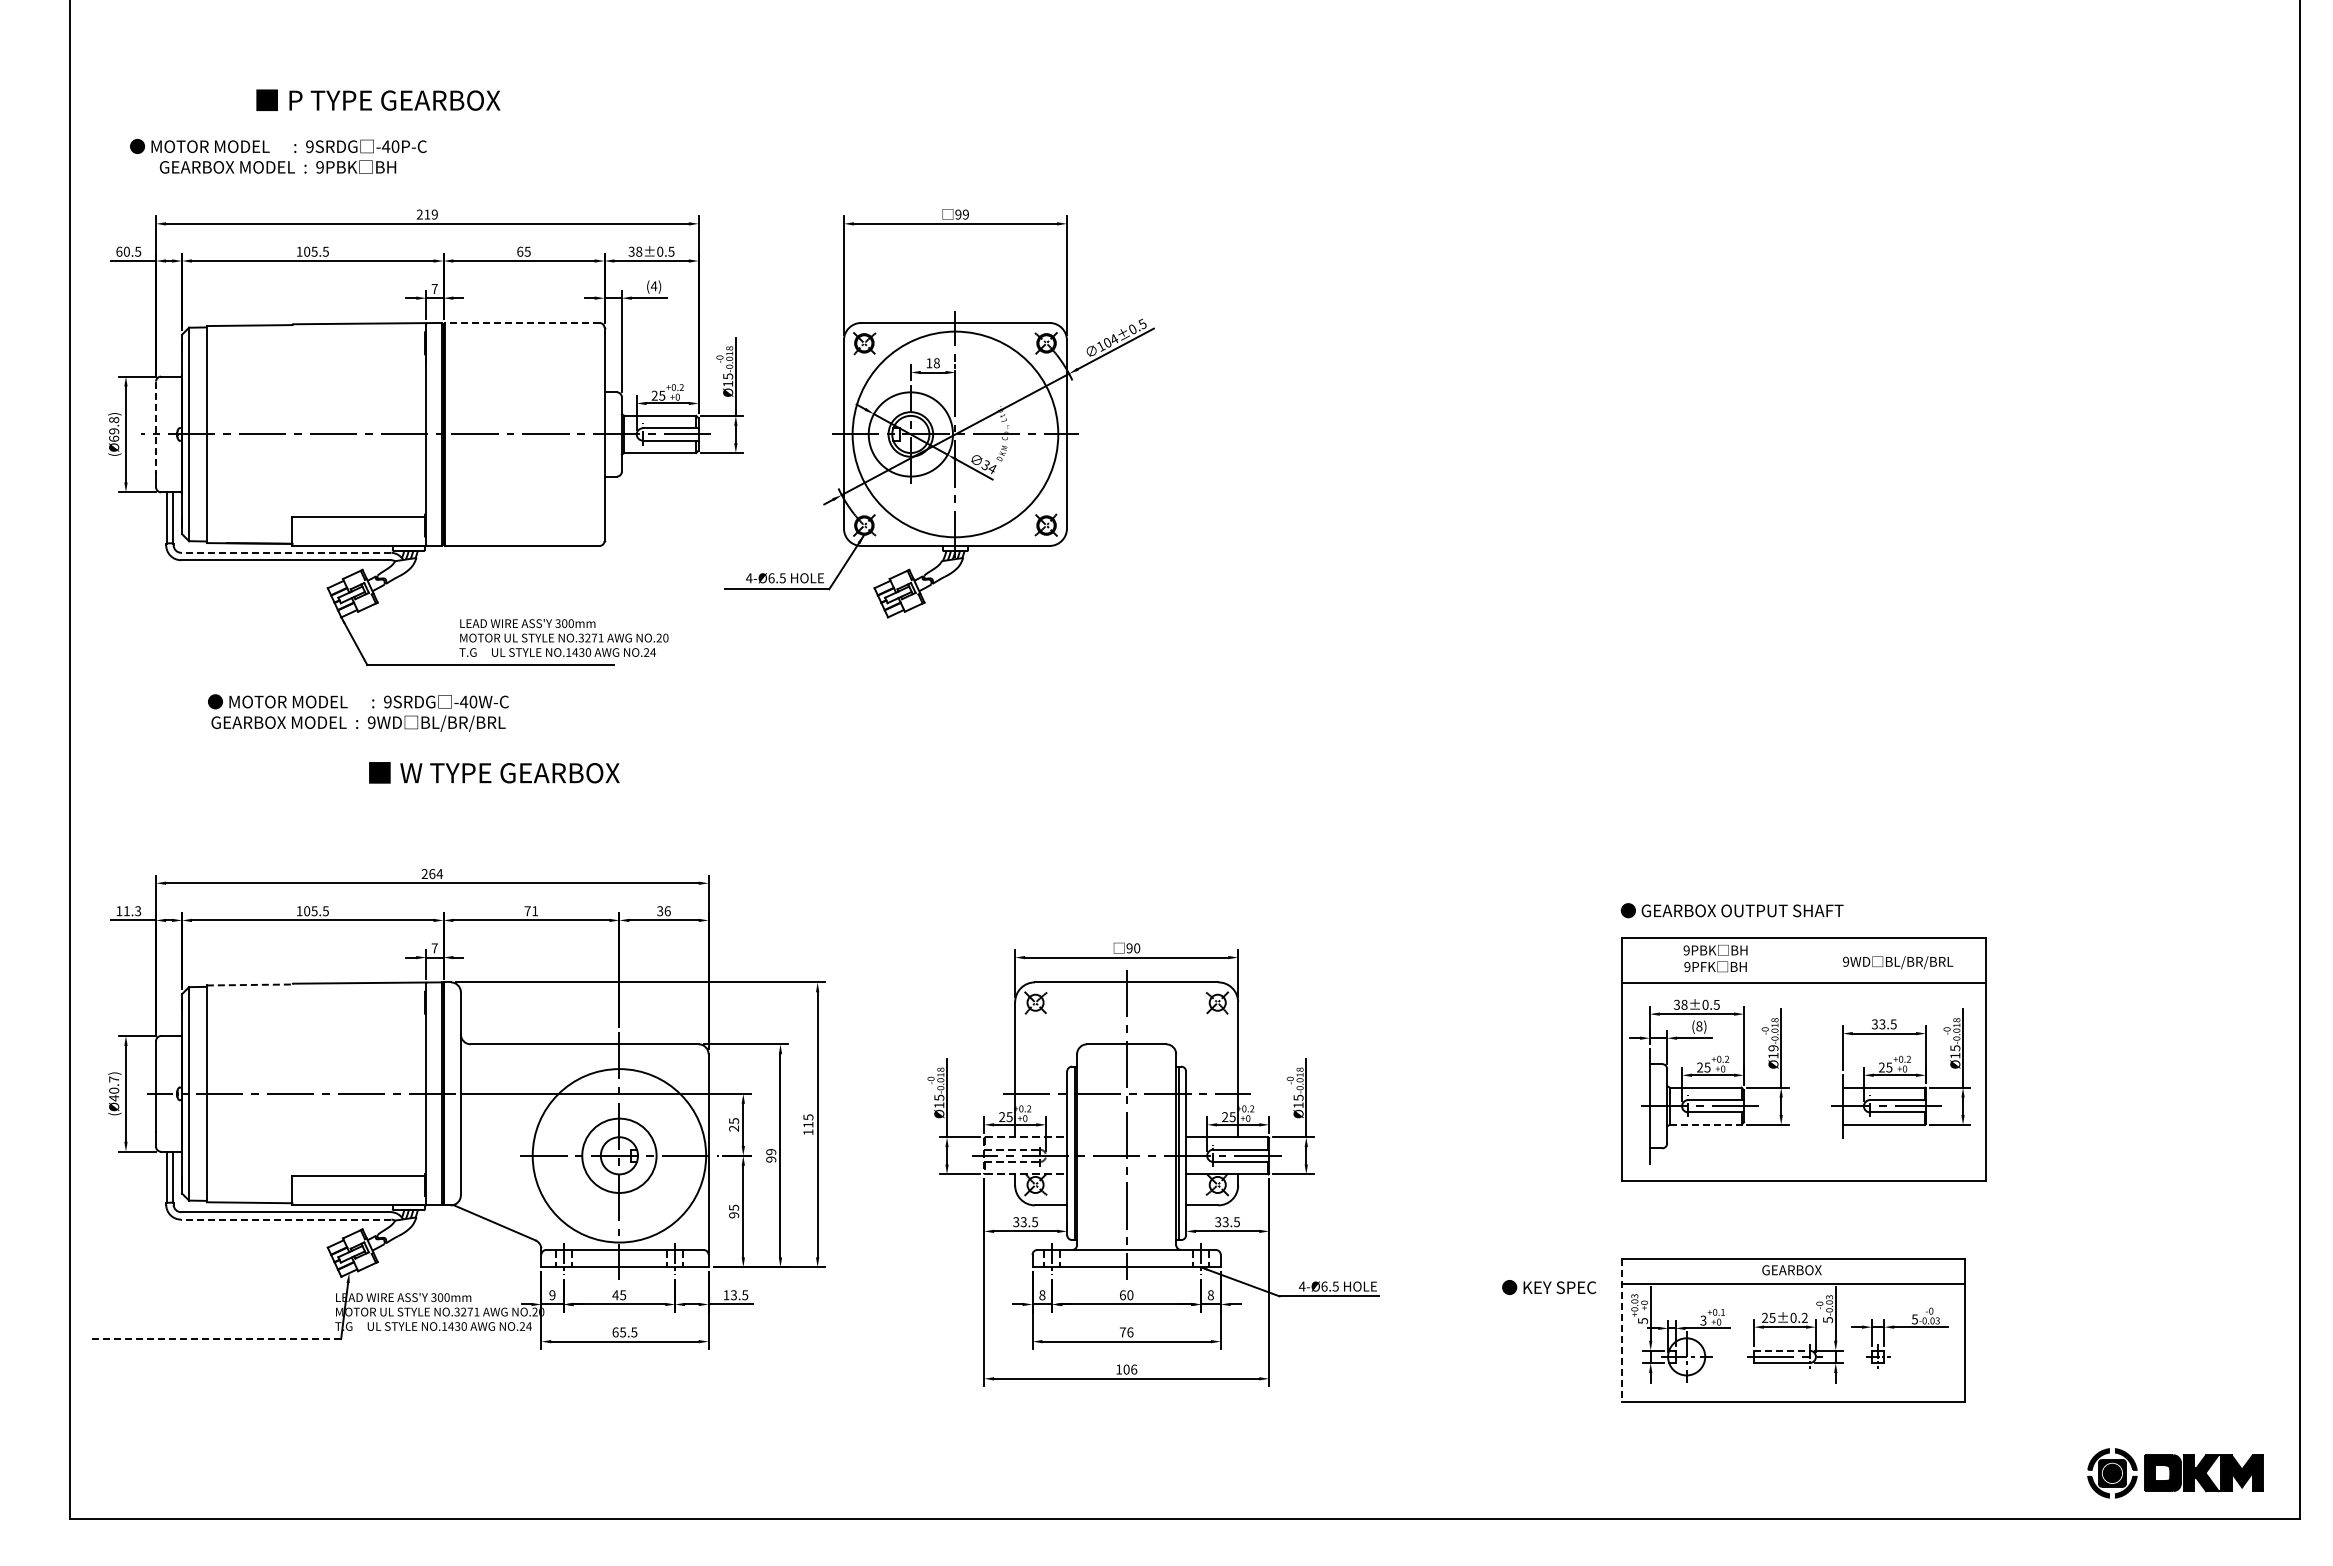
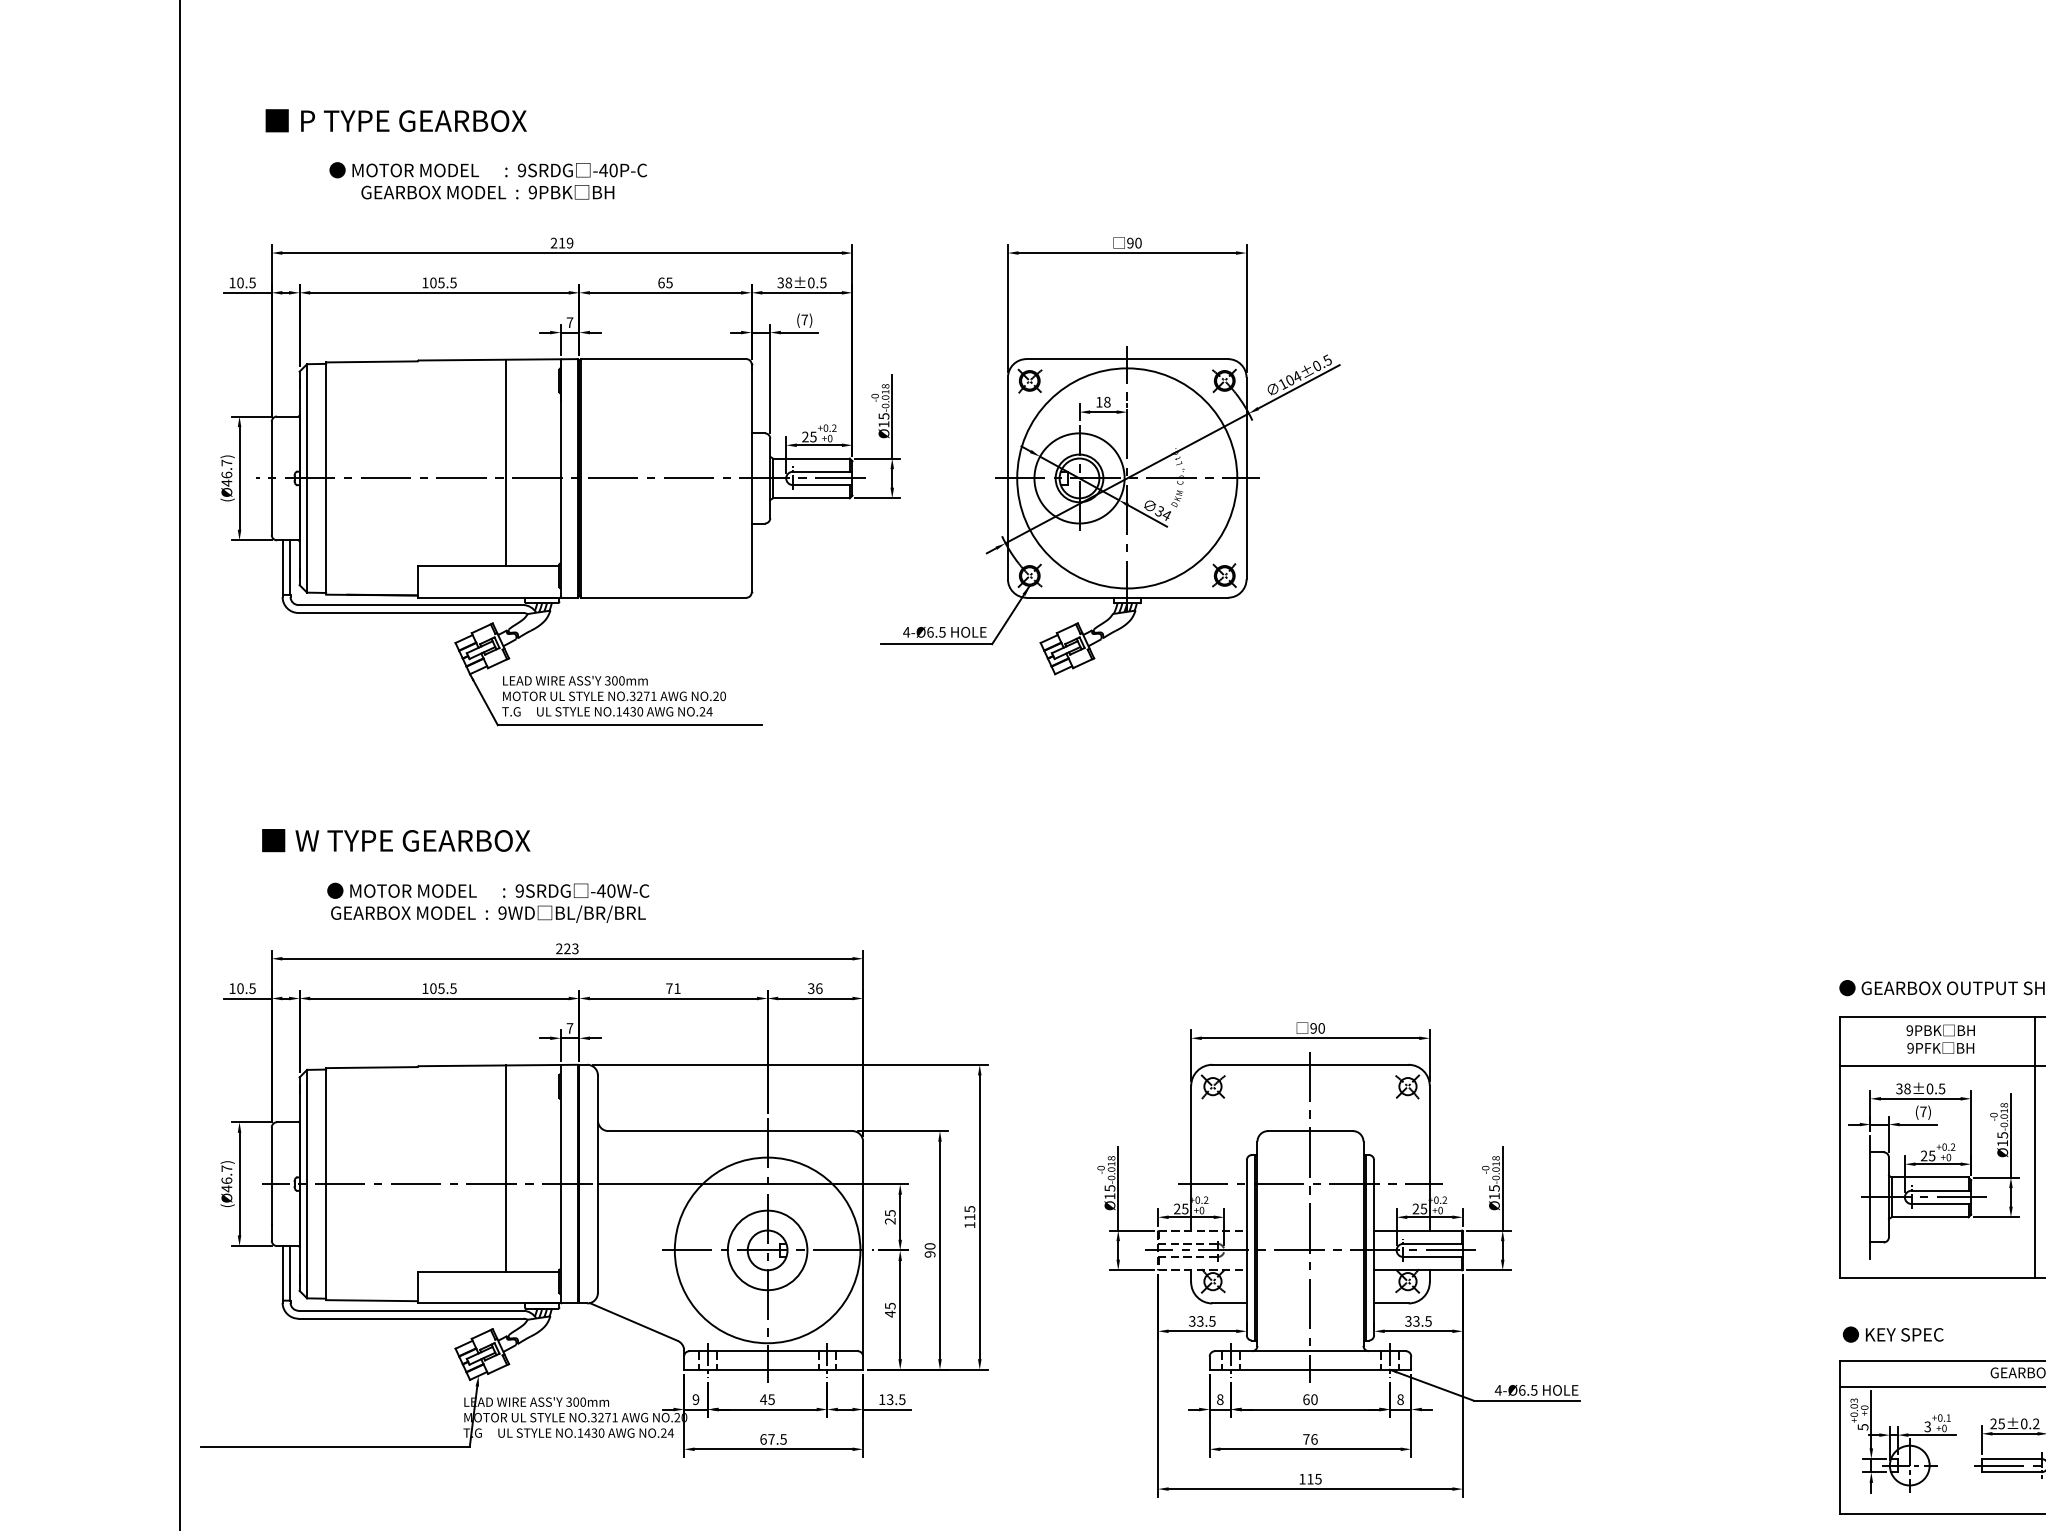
text: (378, 99) -> (396, 119), moved
text: (278, 156) -> (488, 180), moved
text: (965, 214) -> (1138, 243), 99 -> 90
text: (119, 251) -> (232, 282), 60.5 -> 10.5
text: (653, 286) -> (804, 320), (4) -> (7)
line: (521, 322) -> (662, 358), dashed -> solid
line: (375, 419) -> (506, 462), added
line: (156, 427) -> (272, 470), dashed -> solid
text: (114, 429) -> (227, 473), (Ø69.8) -> (Ø46.7)
line: (285, 552) -> (410, 604), dashed -> solid
text: (563, 637) -> (613, 695), moved
text: (358, 712) -> (488, 902), moved
text: (494, 772) -> (396, 840), moved
text: (436, 874) -> (571, 949), 264 -> 223
text: (132, 911) -> (246, 988), 11.3 -> 10.5
line: (249, 984) -> (371, 1067), dashed -> solid
text: (1699, 1026) -> (1923, 1112), (8) -> (7)
text: (1773, 1048) -> (2002, 1135), Ø19 -> Ø15
line: (1803, 1059) -> (2034, 1147), added
line: (375, 1079) -> (506, 1168), added
text: (113, 1090) -> (226, 1180), (Ø40.7) -> (Ø46.7)
line: (1705, 1124) -> (1929, 1216), dashed -> solid
text: (771, 1152) -> (930, 1246), 99 -> 90
text: (734, 1215) -> (890, 1314), 95 -> 45
line: (285, 1219) -> (410, 1318), dashed -> solid
text: (1549, 1287) -> (1893, 1334), moved
line: (1621, 1330) -> (1840, 1437), dashed -> solid
text: (623, 1332) -> (771, 1439), 65.5 -> 67.5
line: (215, 1339) -> (335, 1447), dashed -> solid
line: (1781, 1350) -> (2011, 1458), dashed -> solid
text: (1130, 1369) -> (1314, 1479), 106 -> 115

